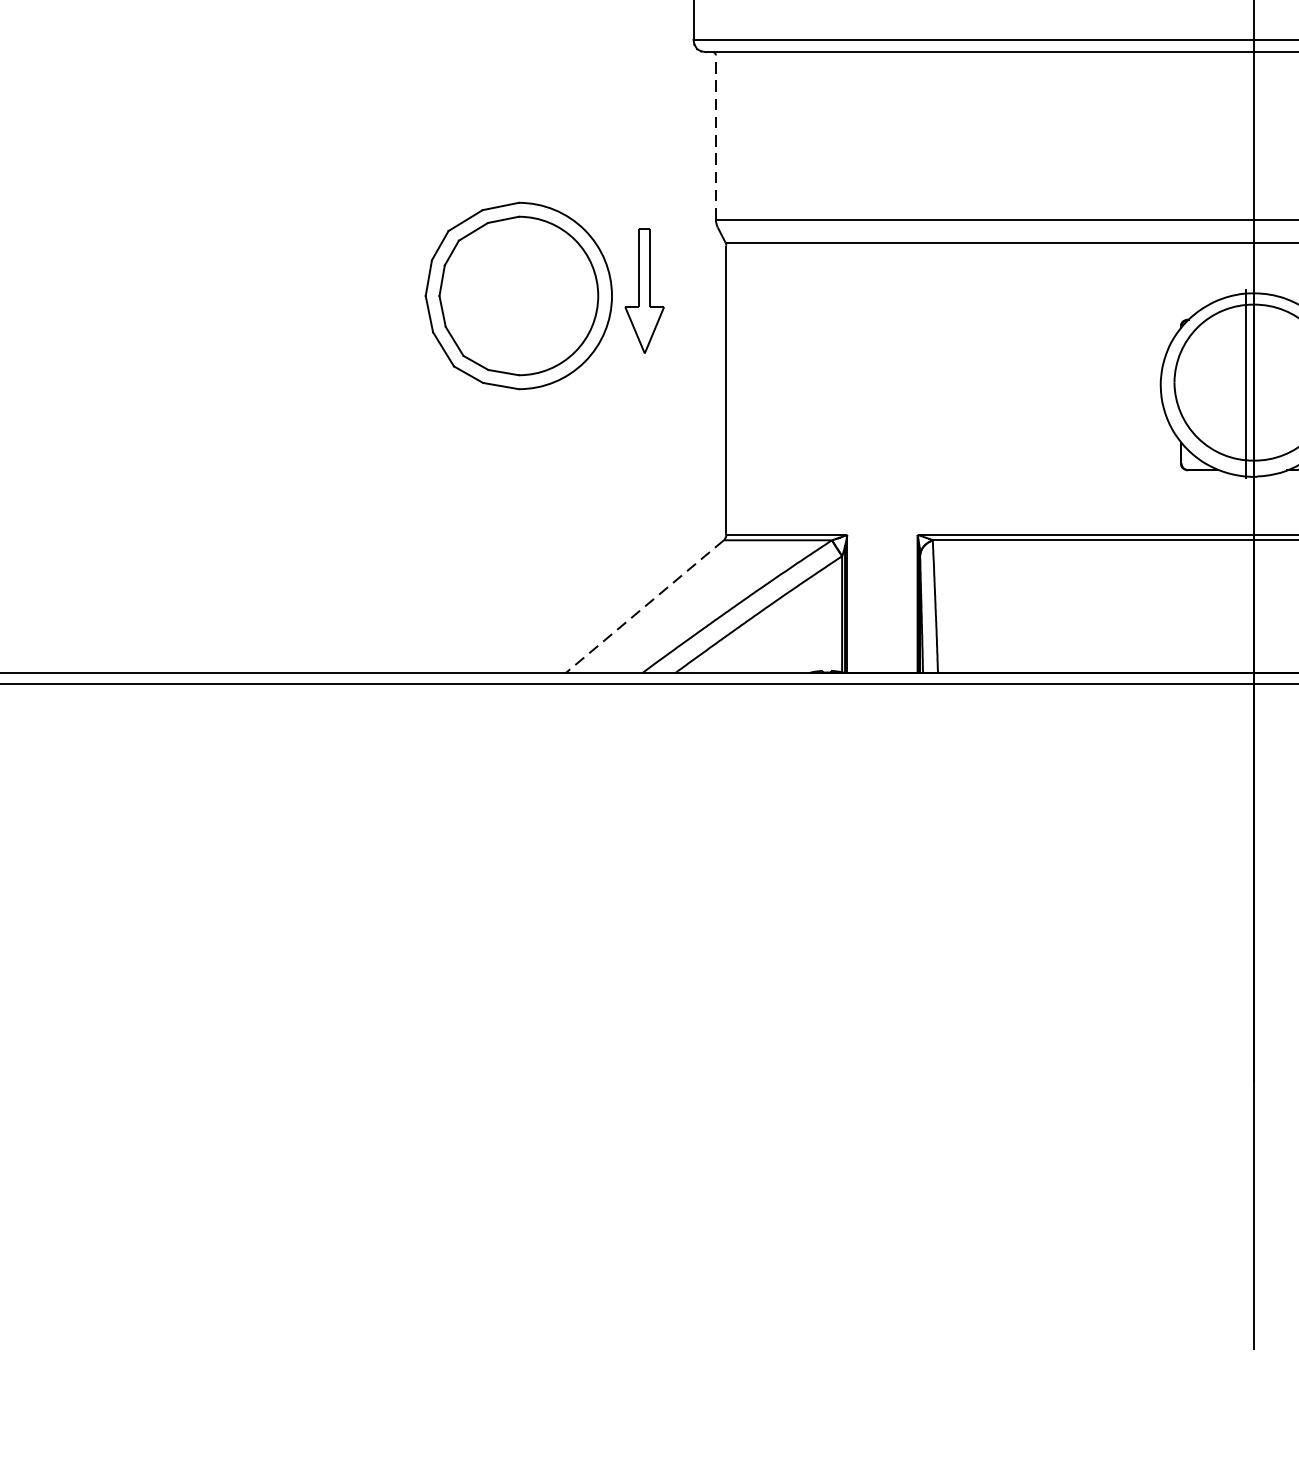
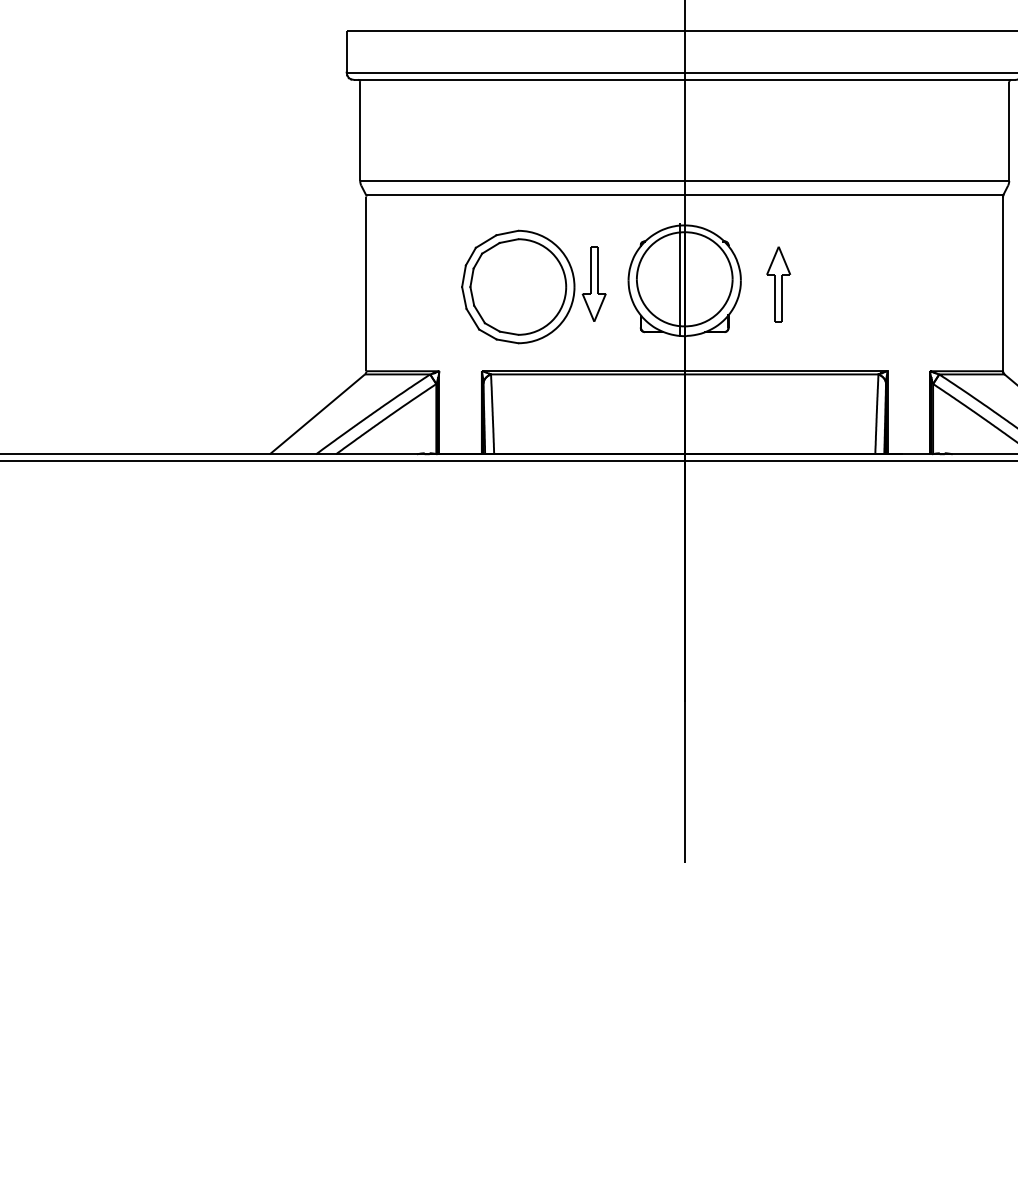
line: (716, 137) -> (360, 131), dashed -> solid
part: (544, 295) -> (533, 286), moved
line: (645, 606) -> (317, 414), dashed -> solid

